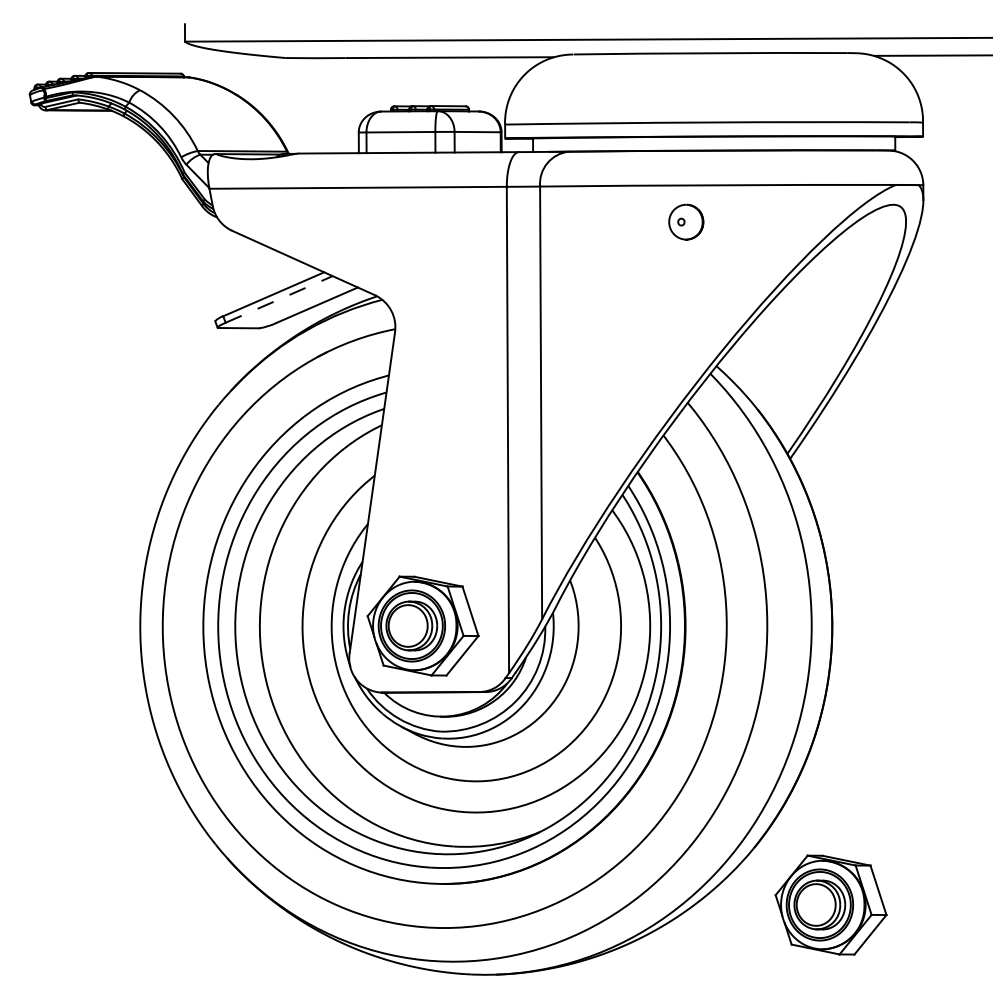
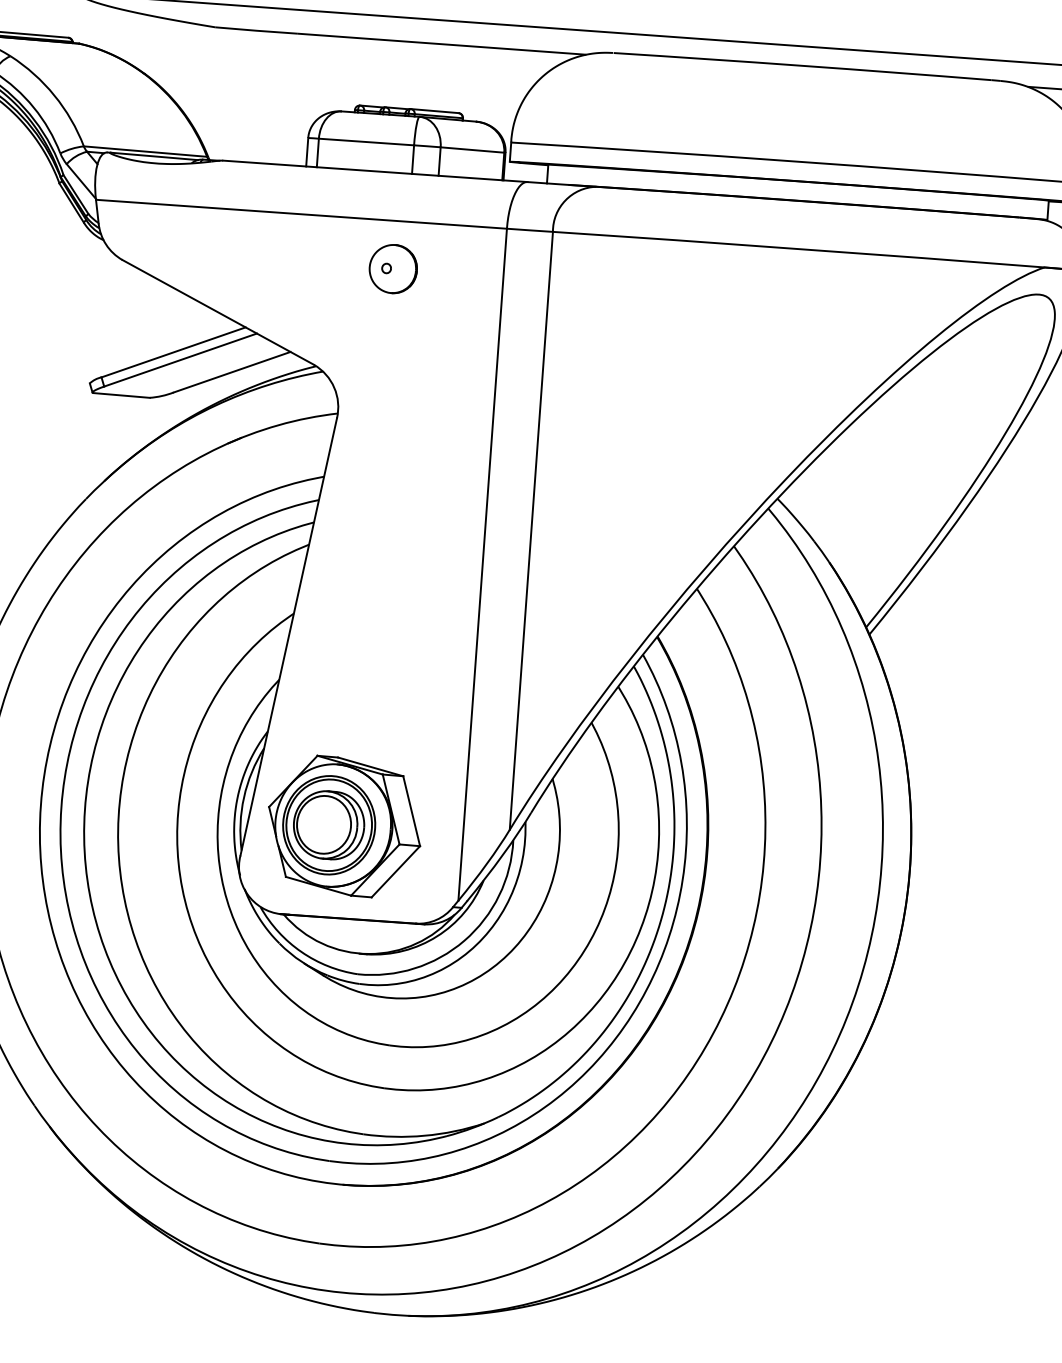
part: (686, 221) -> (393, 268), moved
line: (279, 299) -> (180, 360), dashed -> solid
part: (830, 904) -> (877, 1254), removed

